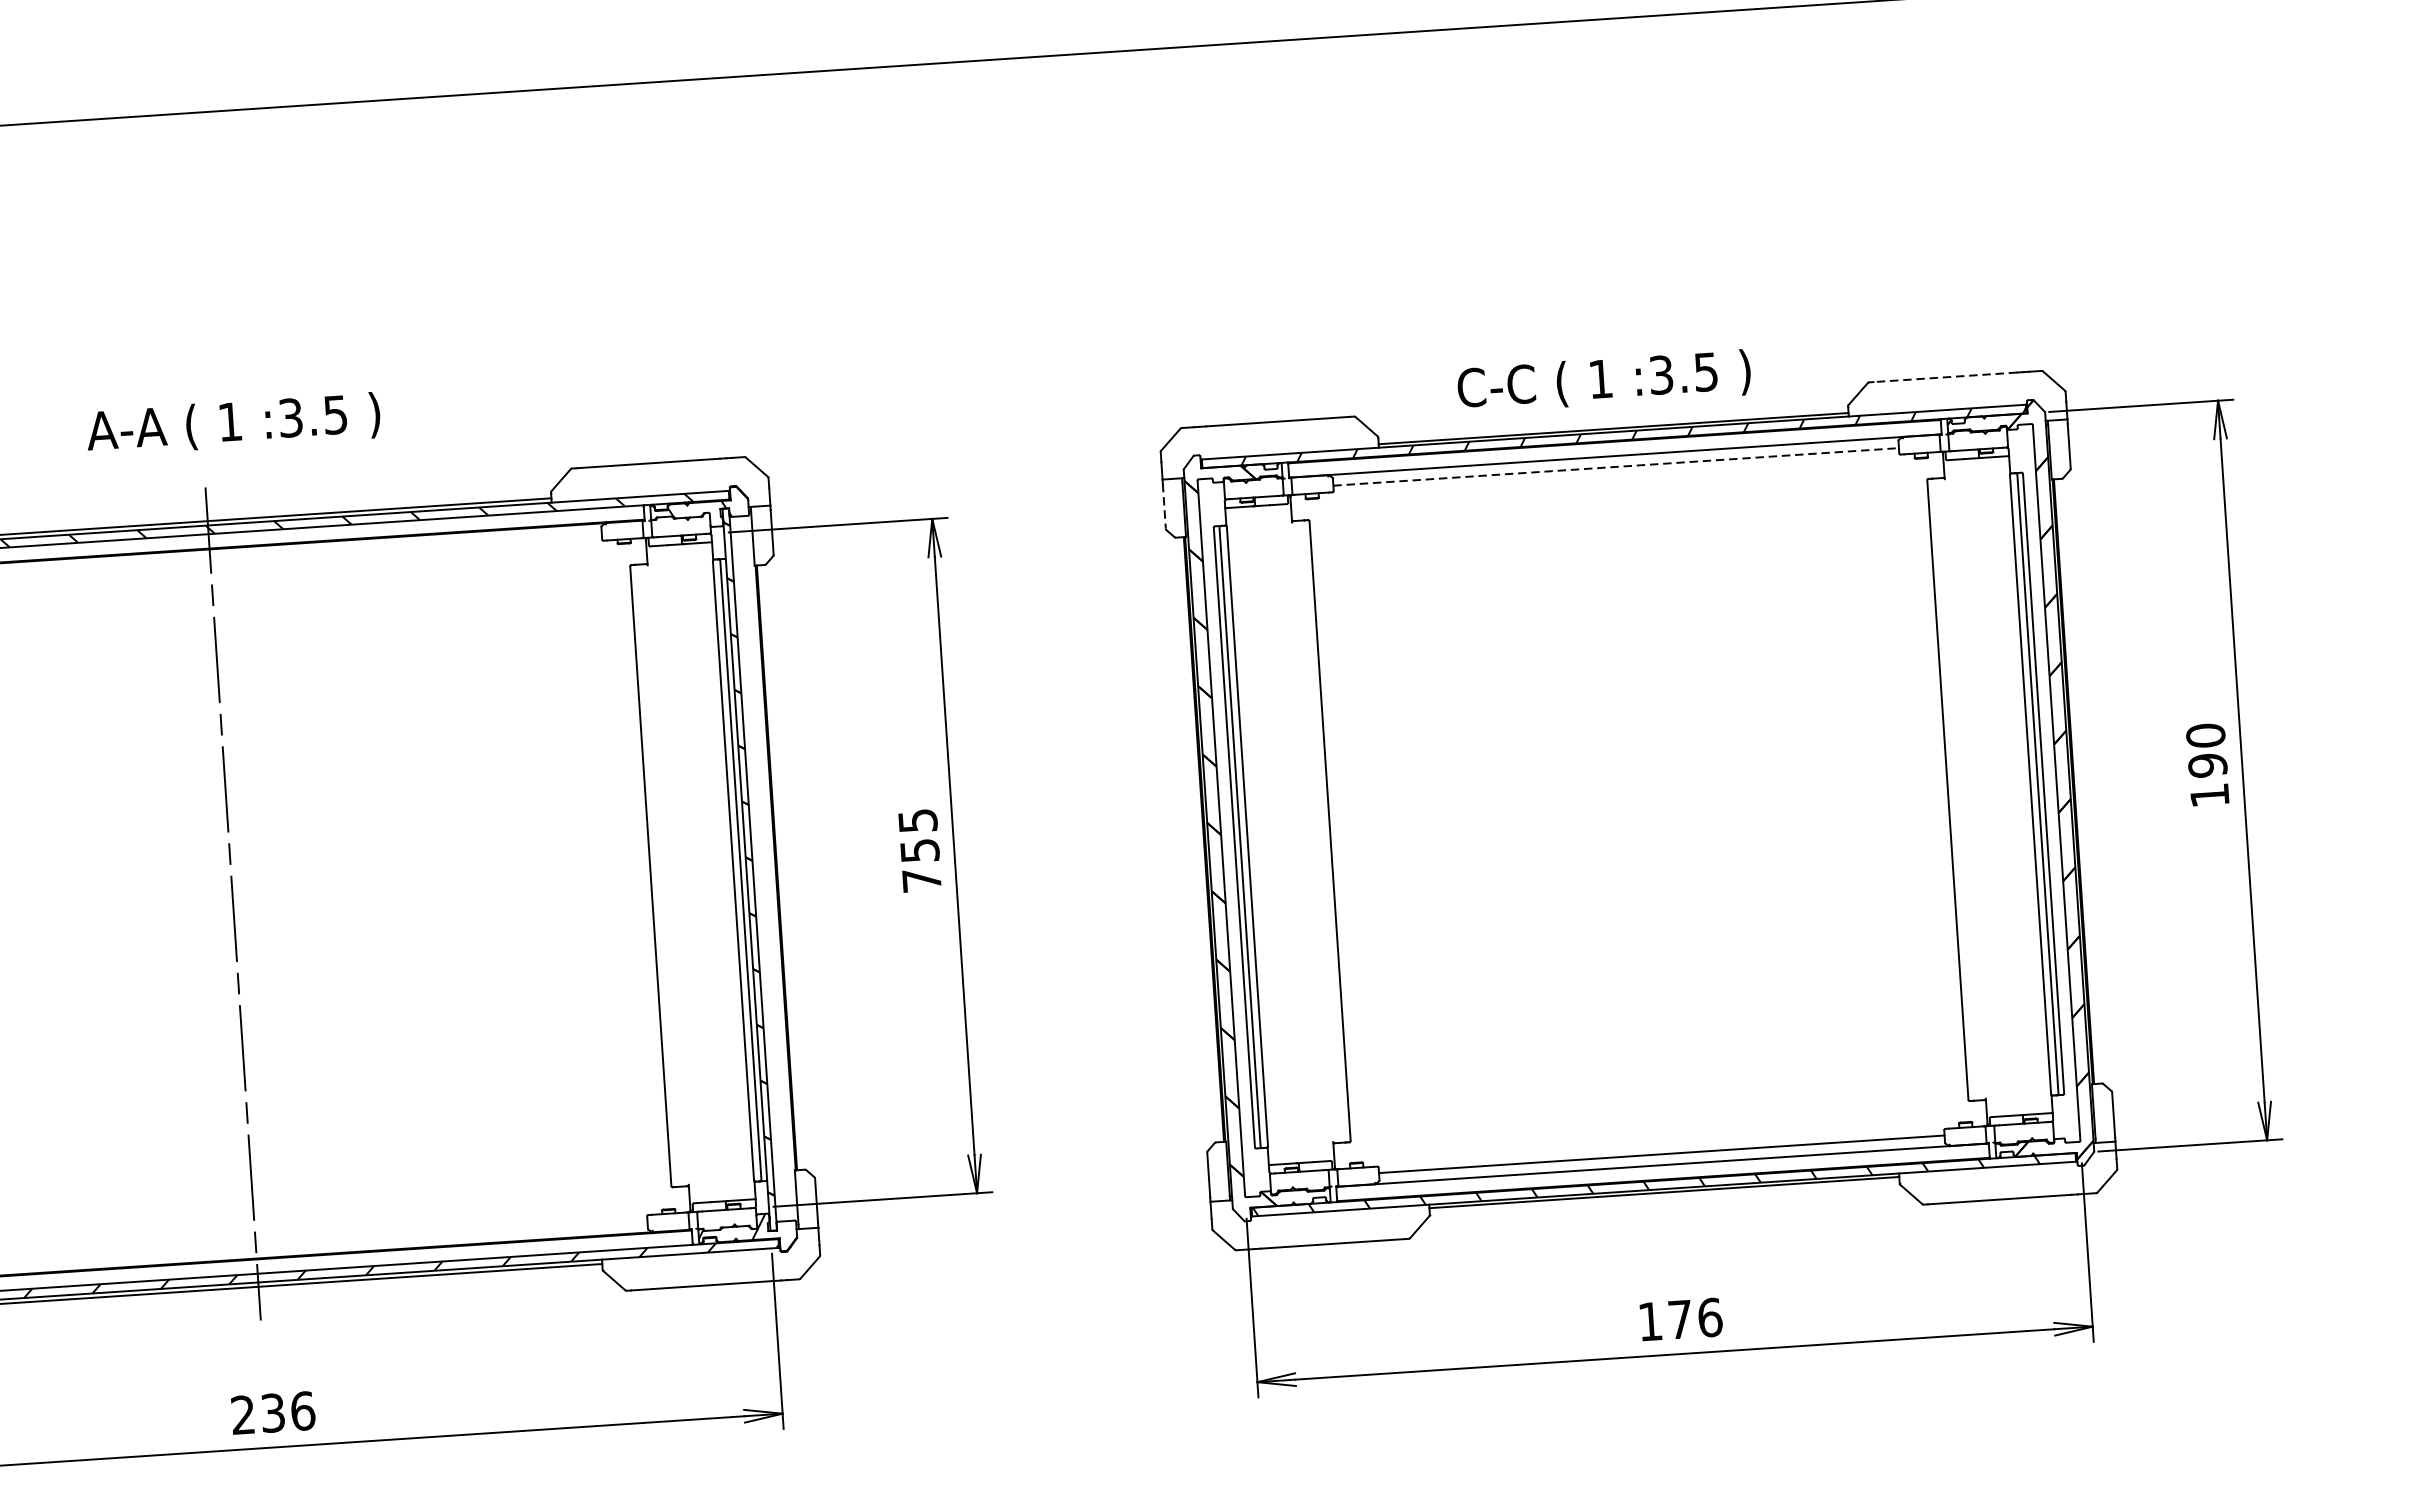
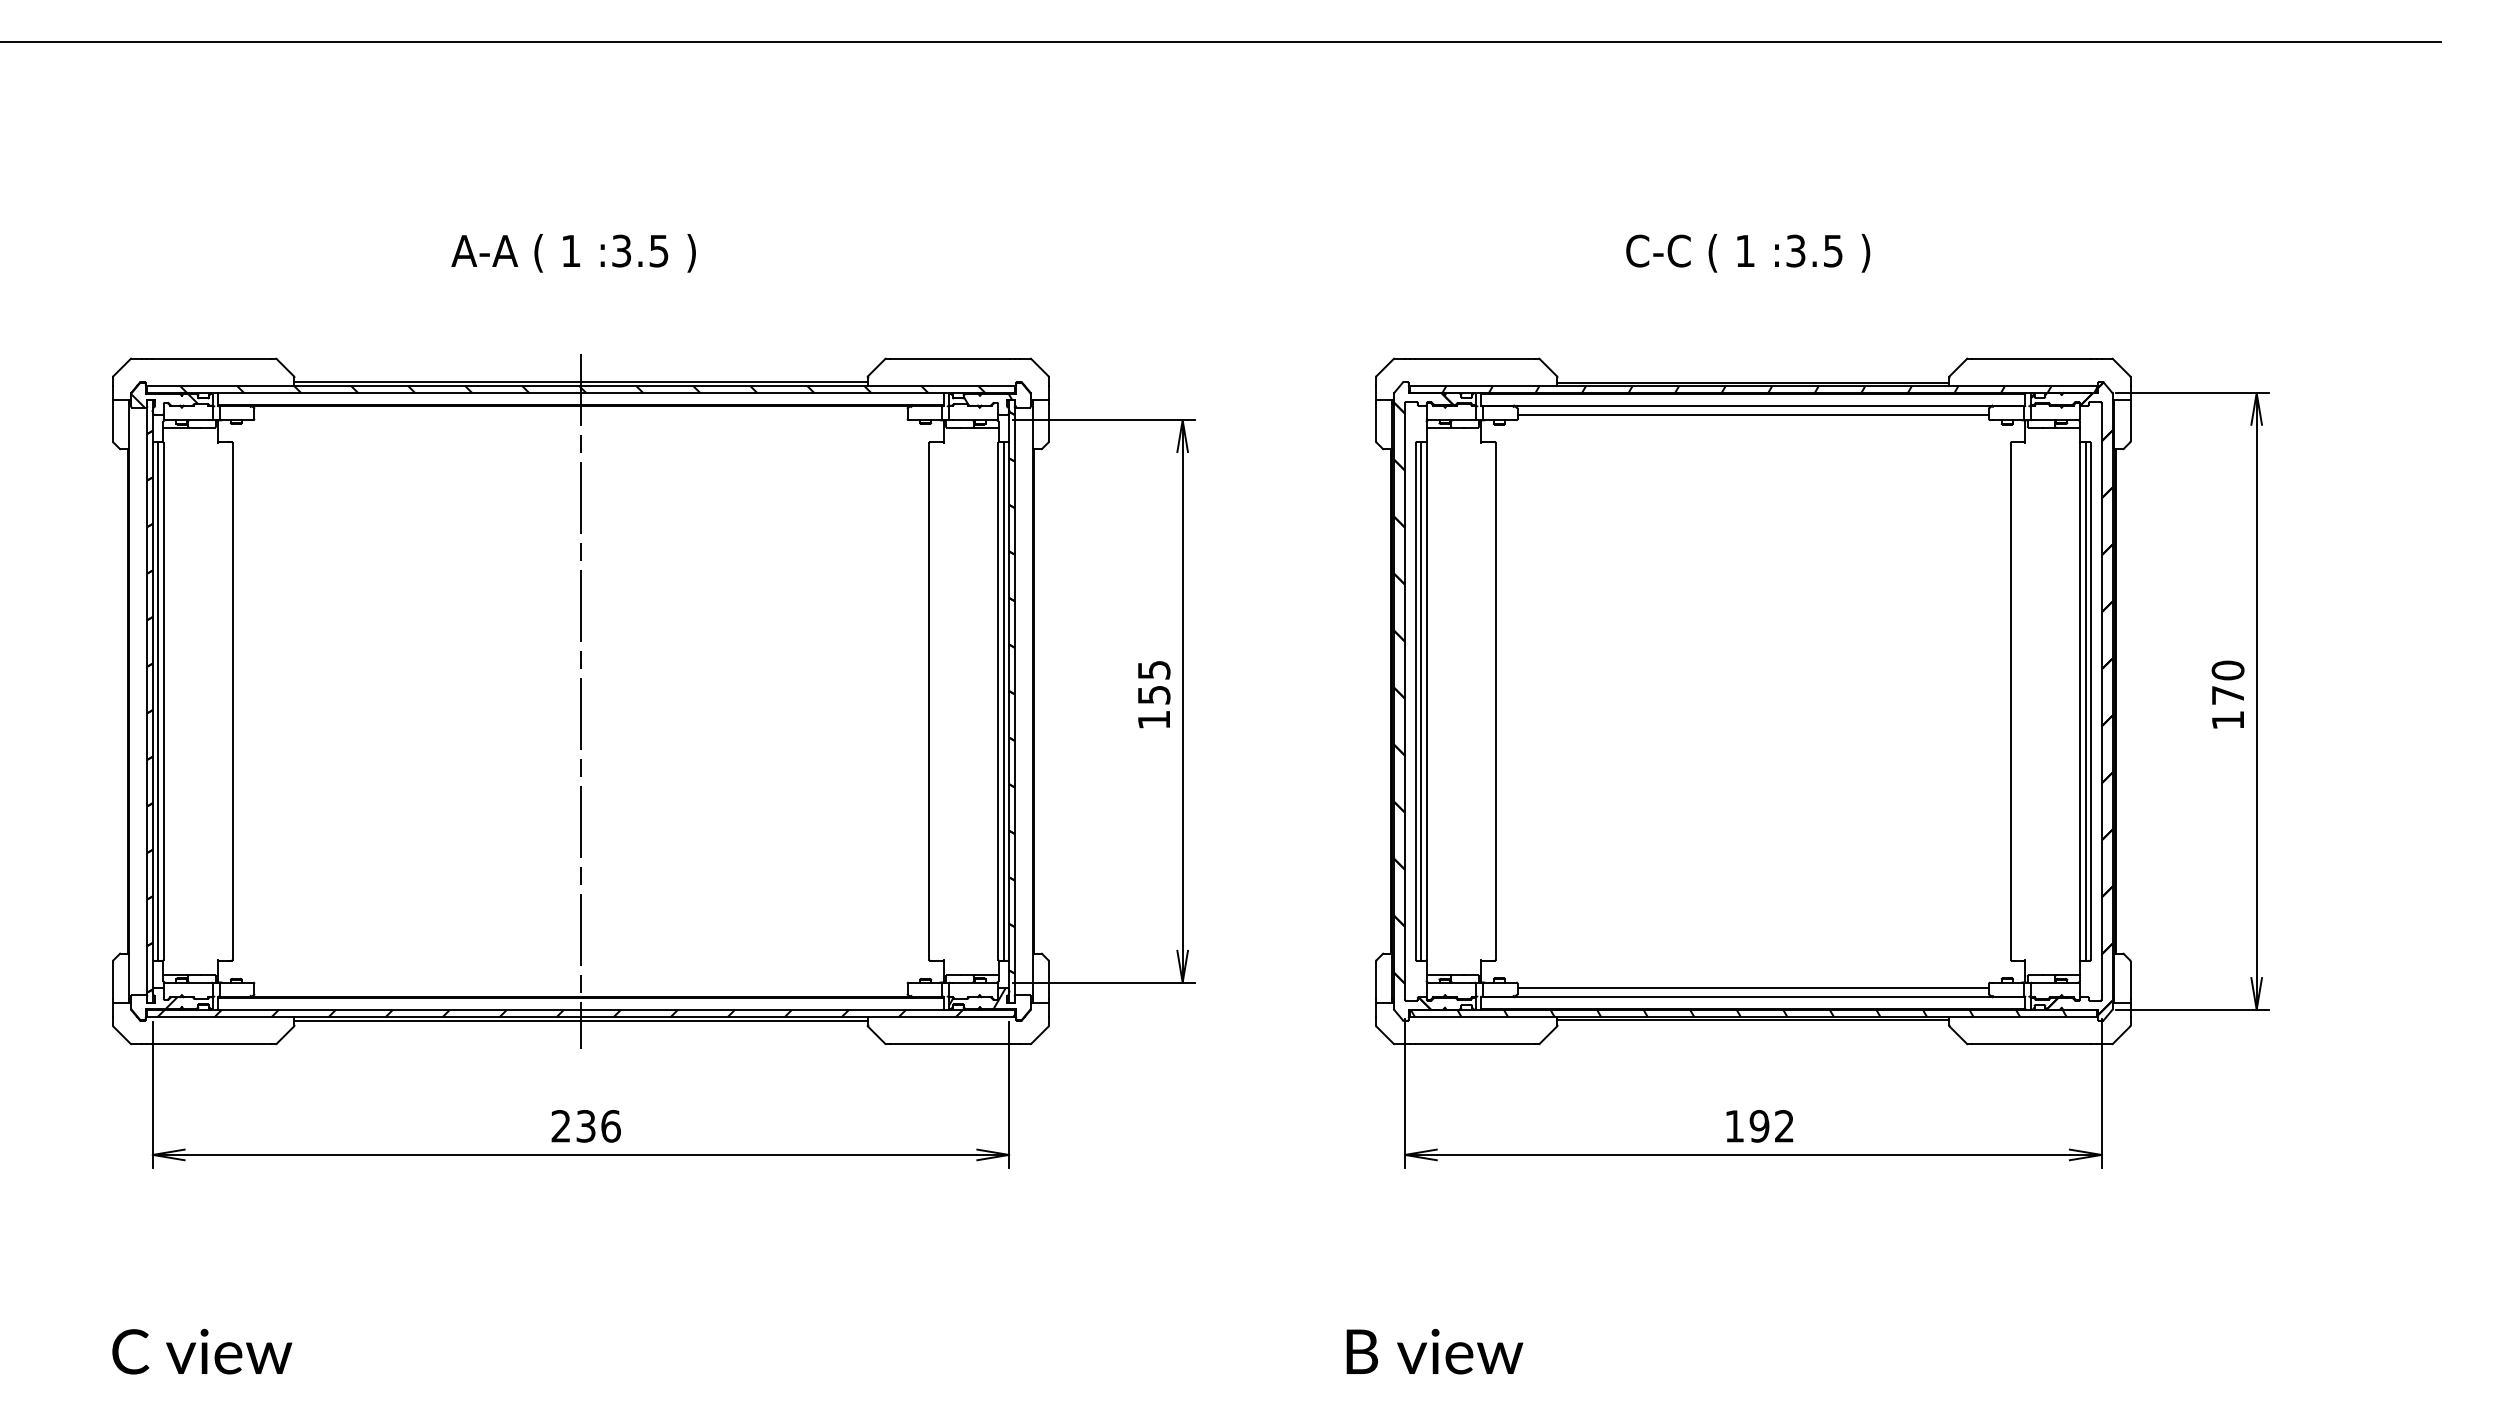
line: (1945, 377) -> (2031, 358), dashed -> solid
text: (1604, 381) -> (1748, 253), moved
text: (233, 424) -> (573, 253), moved
line: (1616, 466) -> (1753, 414), dashed -> solid
line: (1164, 506) -> (1376, 422), dashed -> solid
text: (2207, 765) -> (2227, 695), 190 -> 170
text: (921, 880) -> (1153, 719), 755 -> 155
text: (1694, 1318) -> (1771, 1126), 176 -> 192

